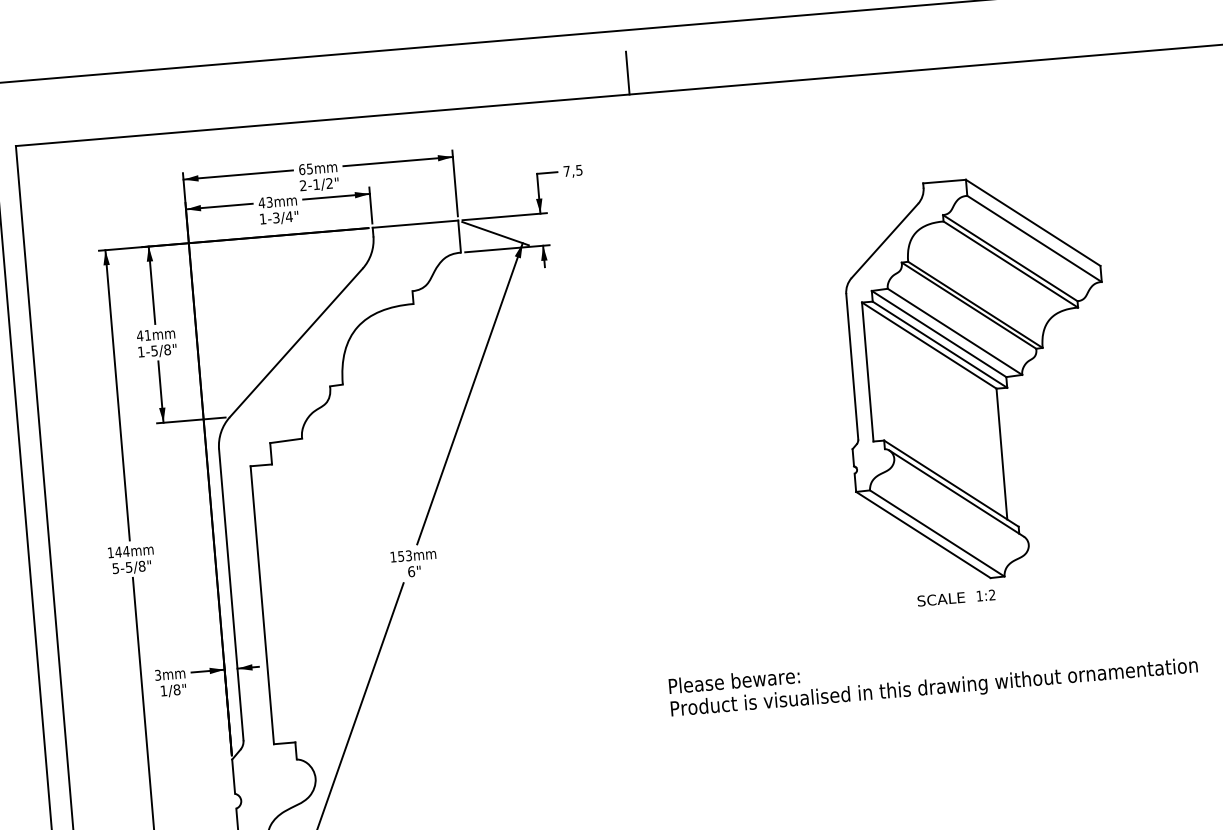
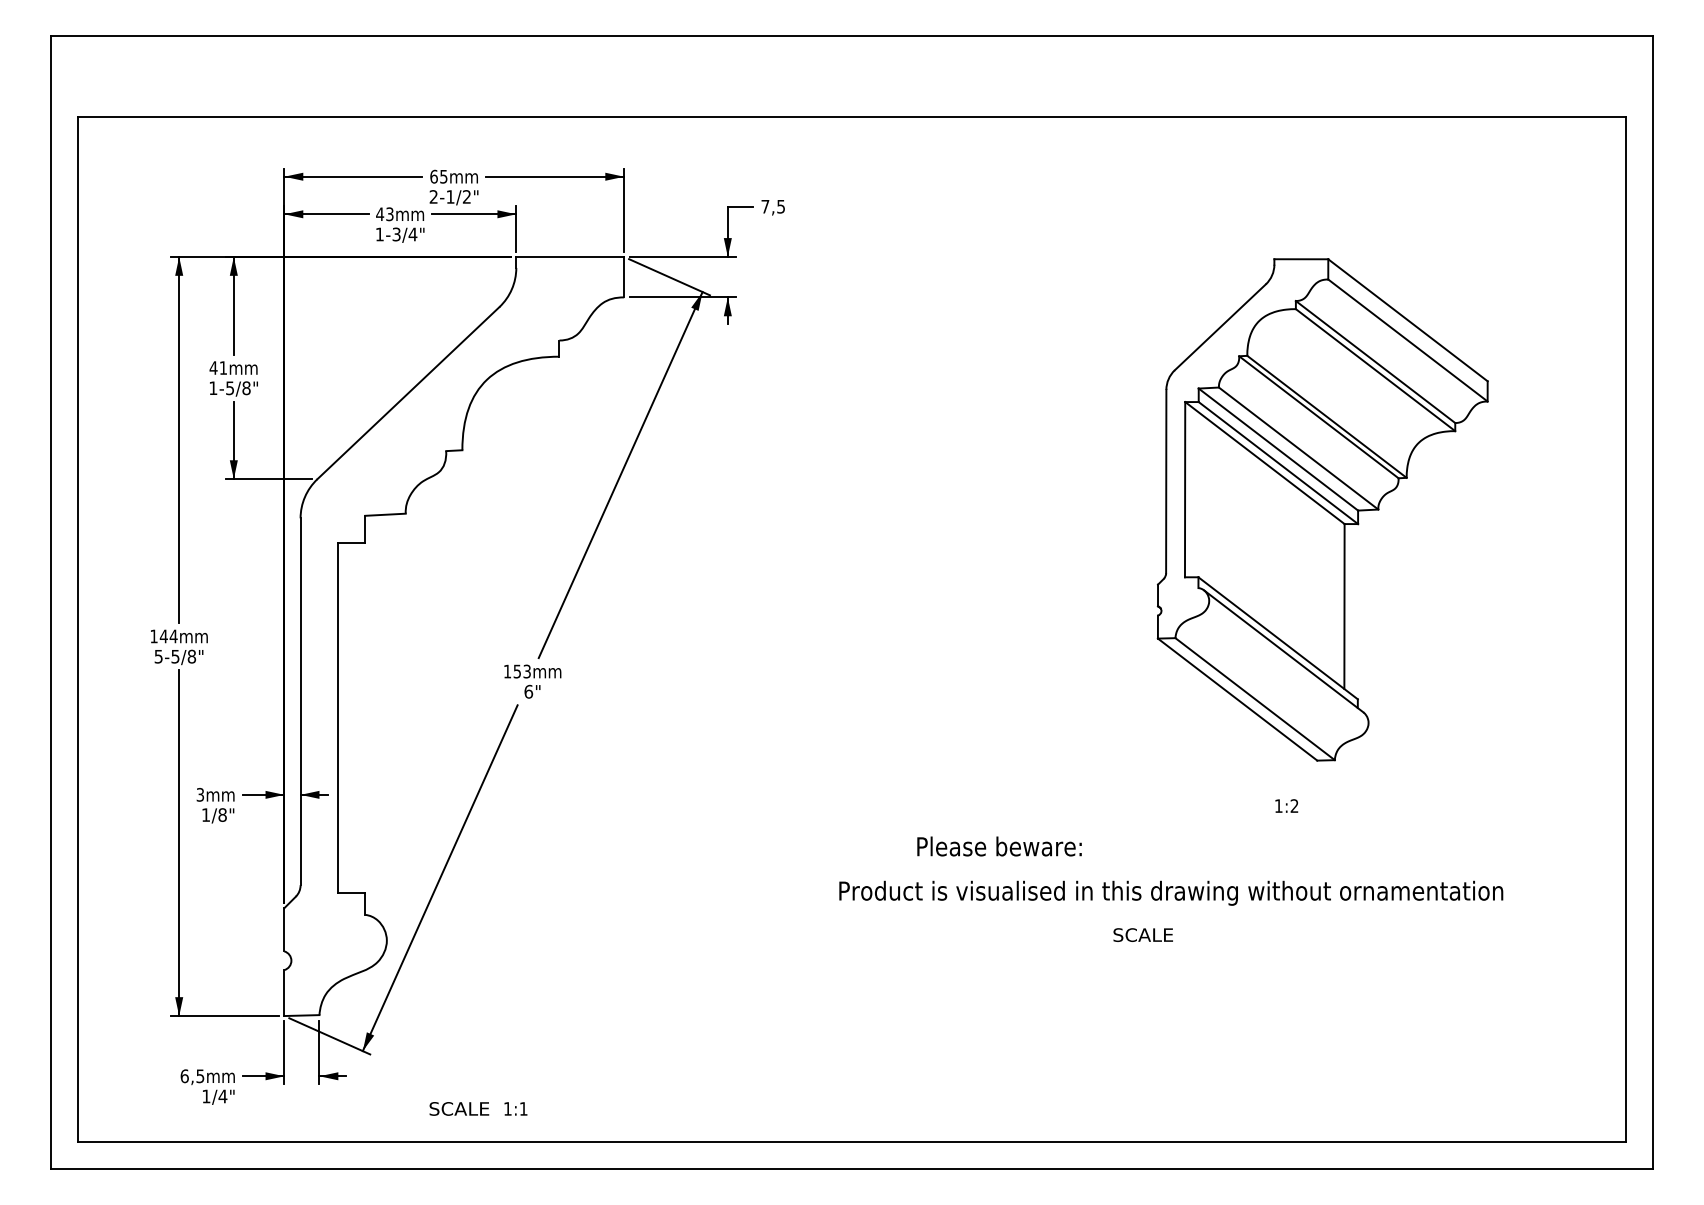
line: (627, 73) -> (851, 90), removed
part: (978, 378) -> (1322, 509), moved
text: (985, 595) -> (1286, 805), moved
text: (940, 598) -> (1142, 934), moved
text: (734, 680) -> (999, 846), moved

